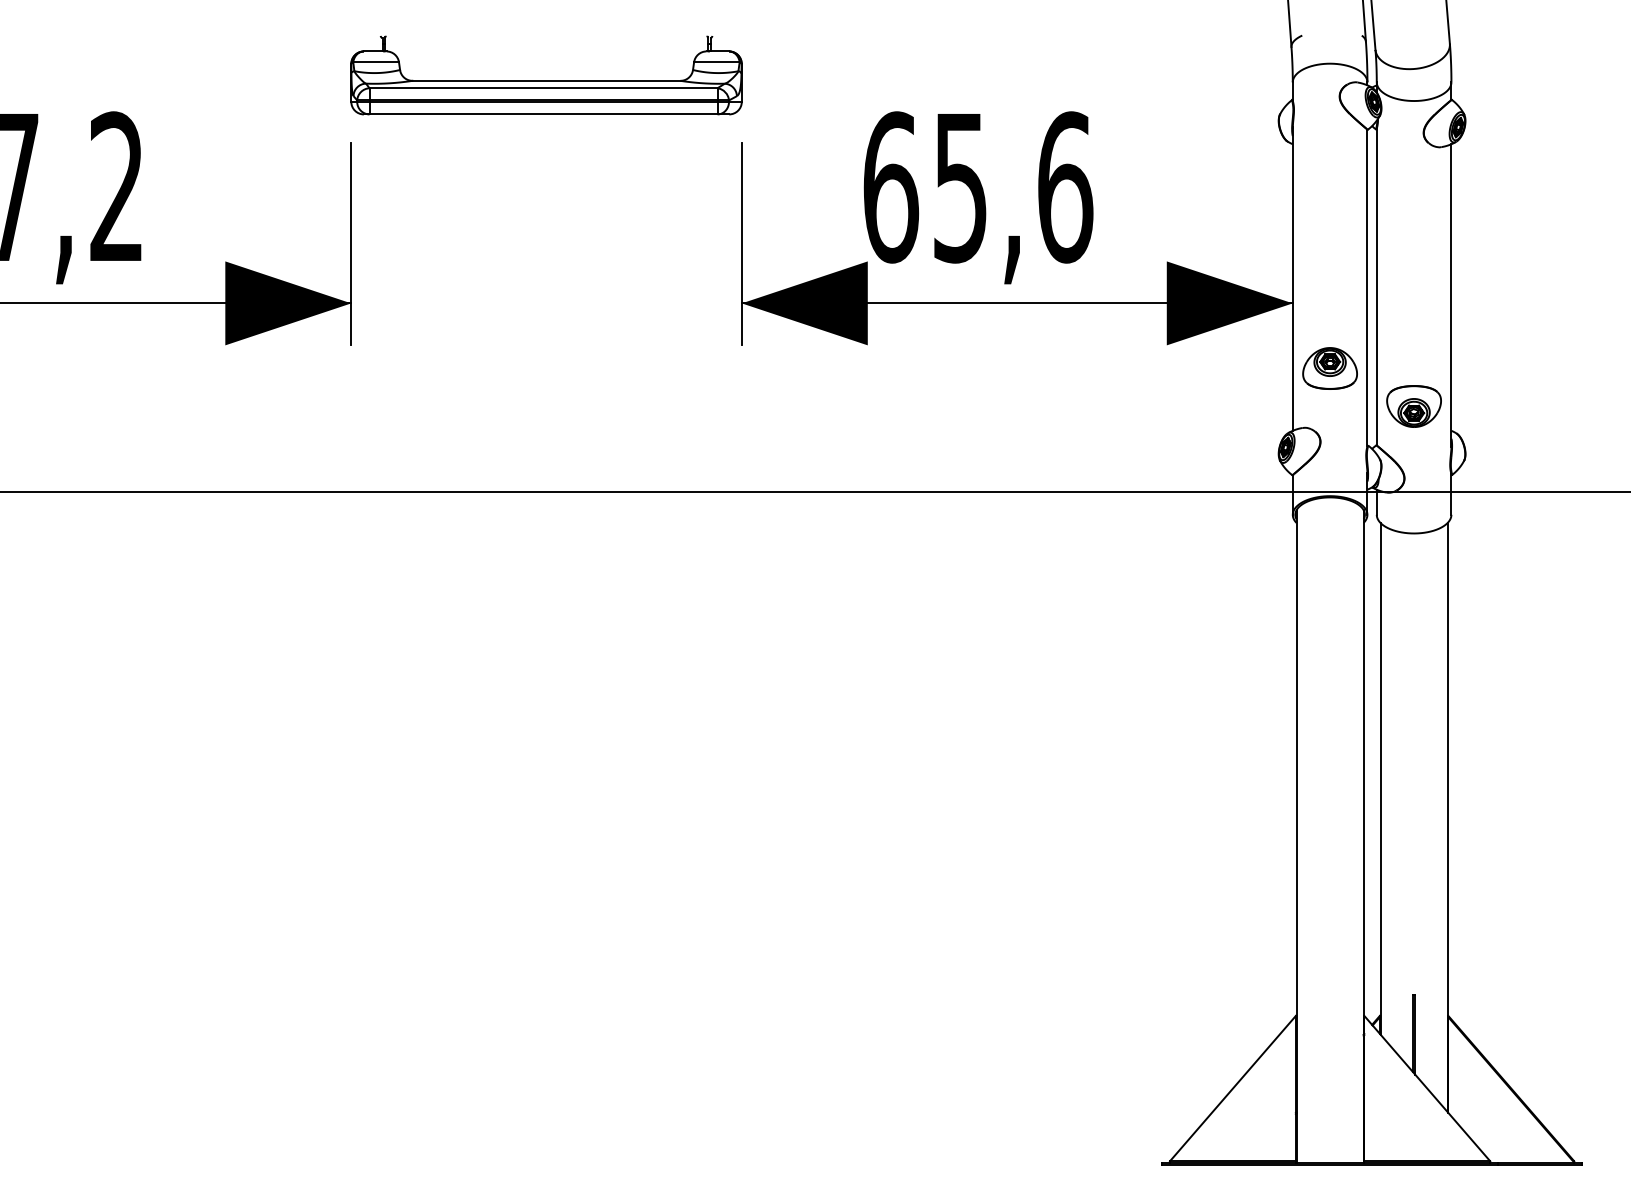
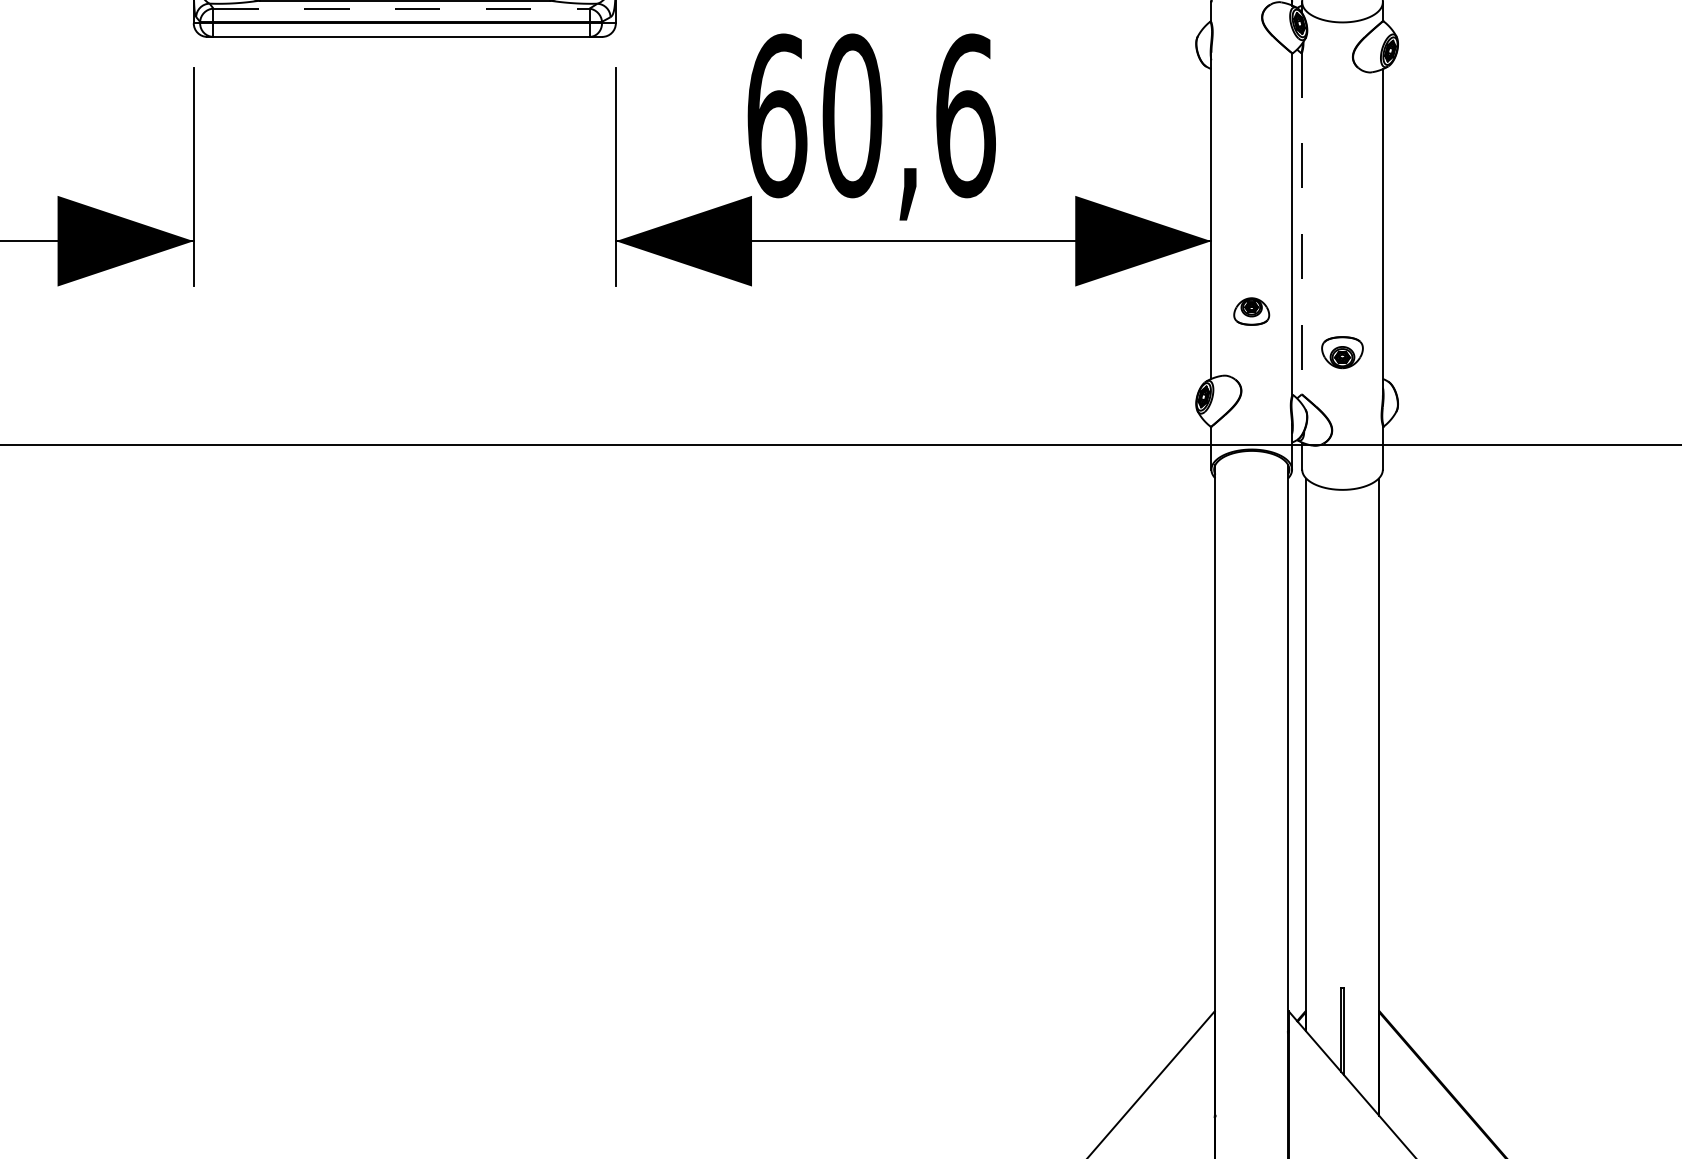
line: (544, 88) -> (402, 8), solid -> dashed
text: (960, 187) -> (852, 115), 65,6 -> 60,6
line: (1376, 287) -> (1301, 224), solid -> dashed
part: (1329, 368) -> (1251, 311), size x0.6
part: (1413, 406) -> (1341, 352), size x0.7

